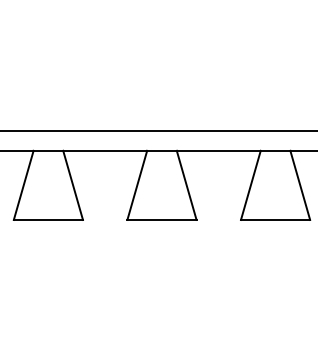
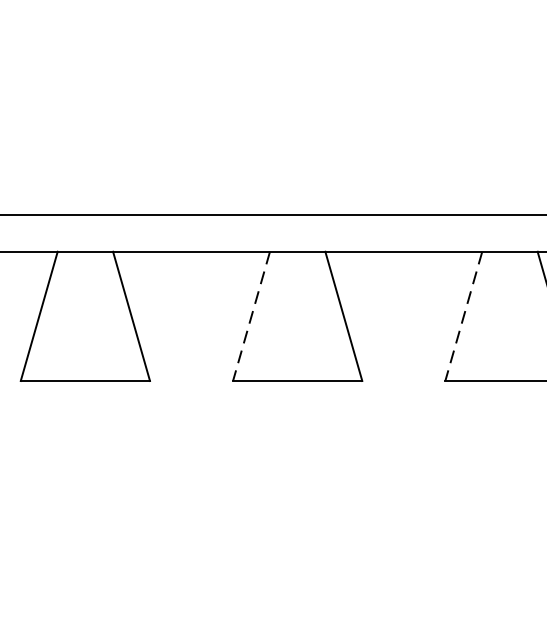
line: (137, 185) -> (251, 316), solid -> dashed
line: (250, 185) -> (463, 316), solid -> dashed

